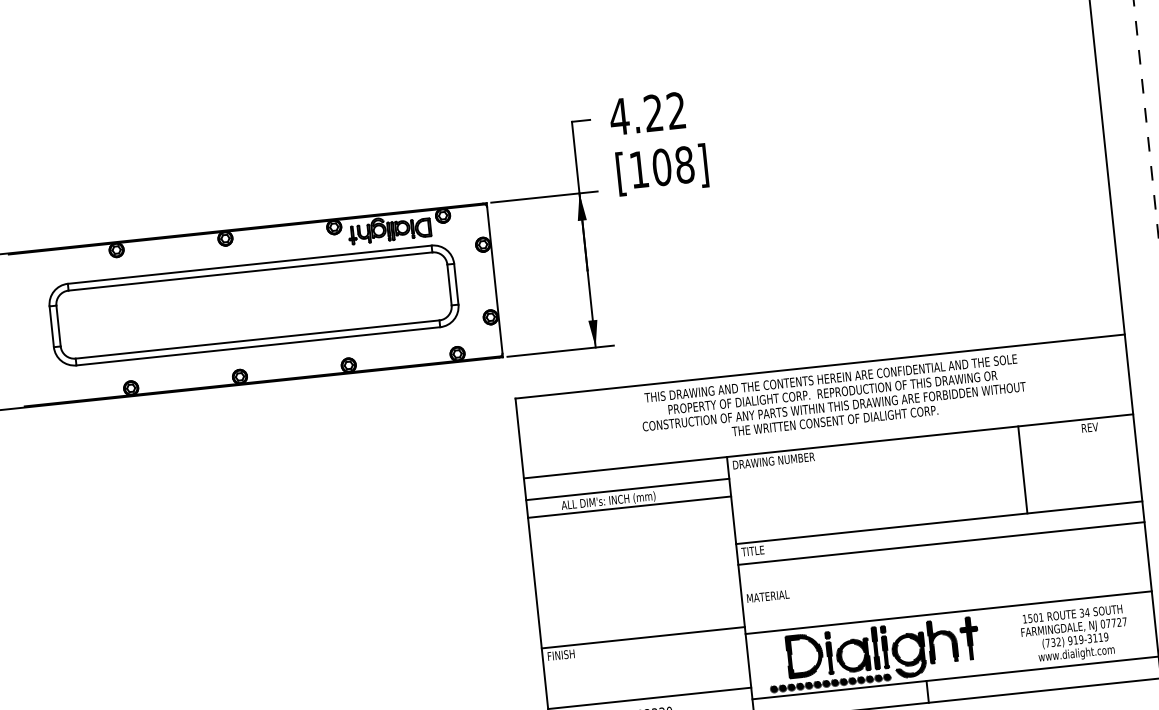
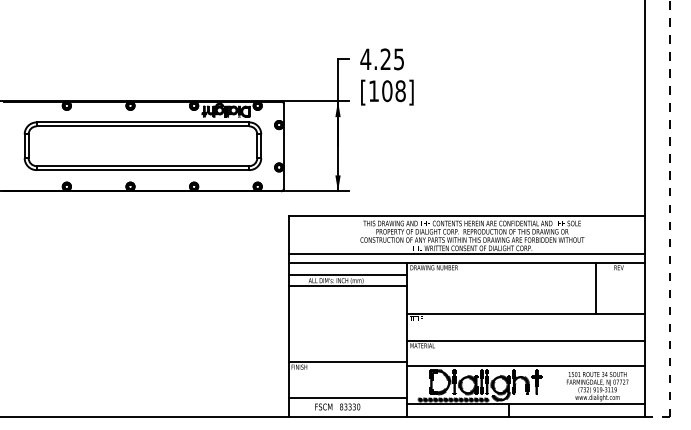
text: (675, 111) -> (398, 59), 4.22 -> 4.25
line: (826, 432) -> (466, 254), added
line: (1022, 468) -> (595, 287), moved
line: (940, 543) -> (525, 340), moved

